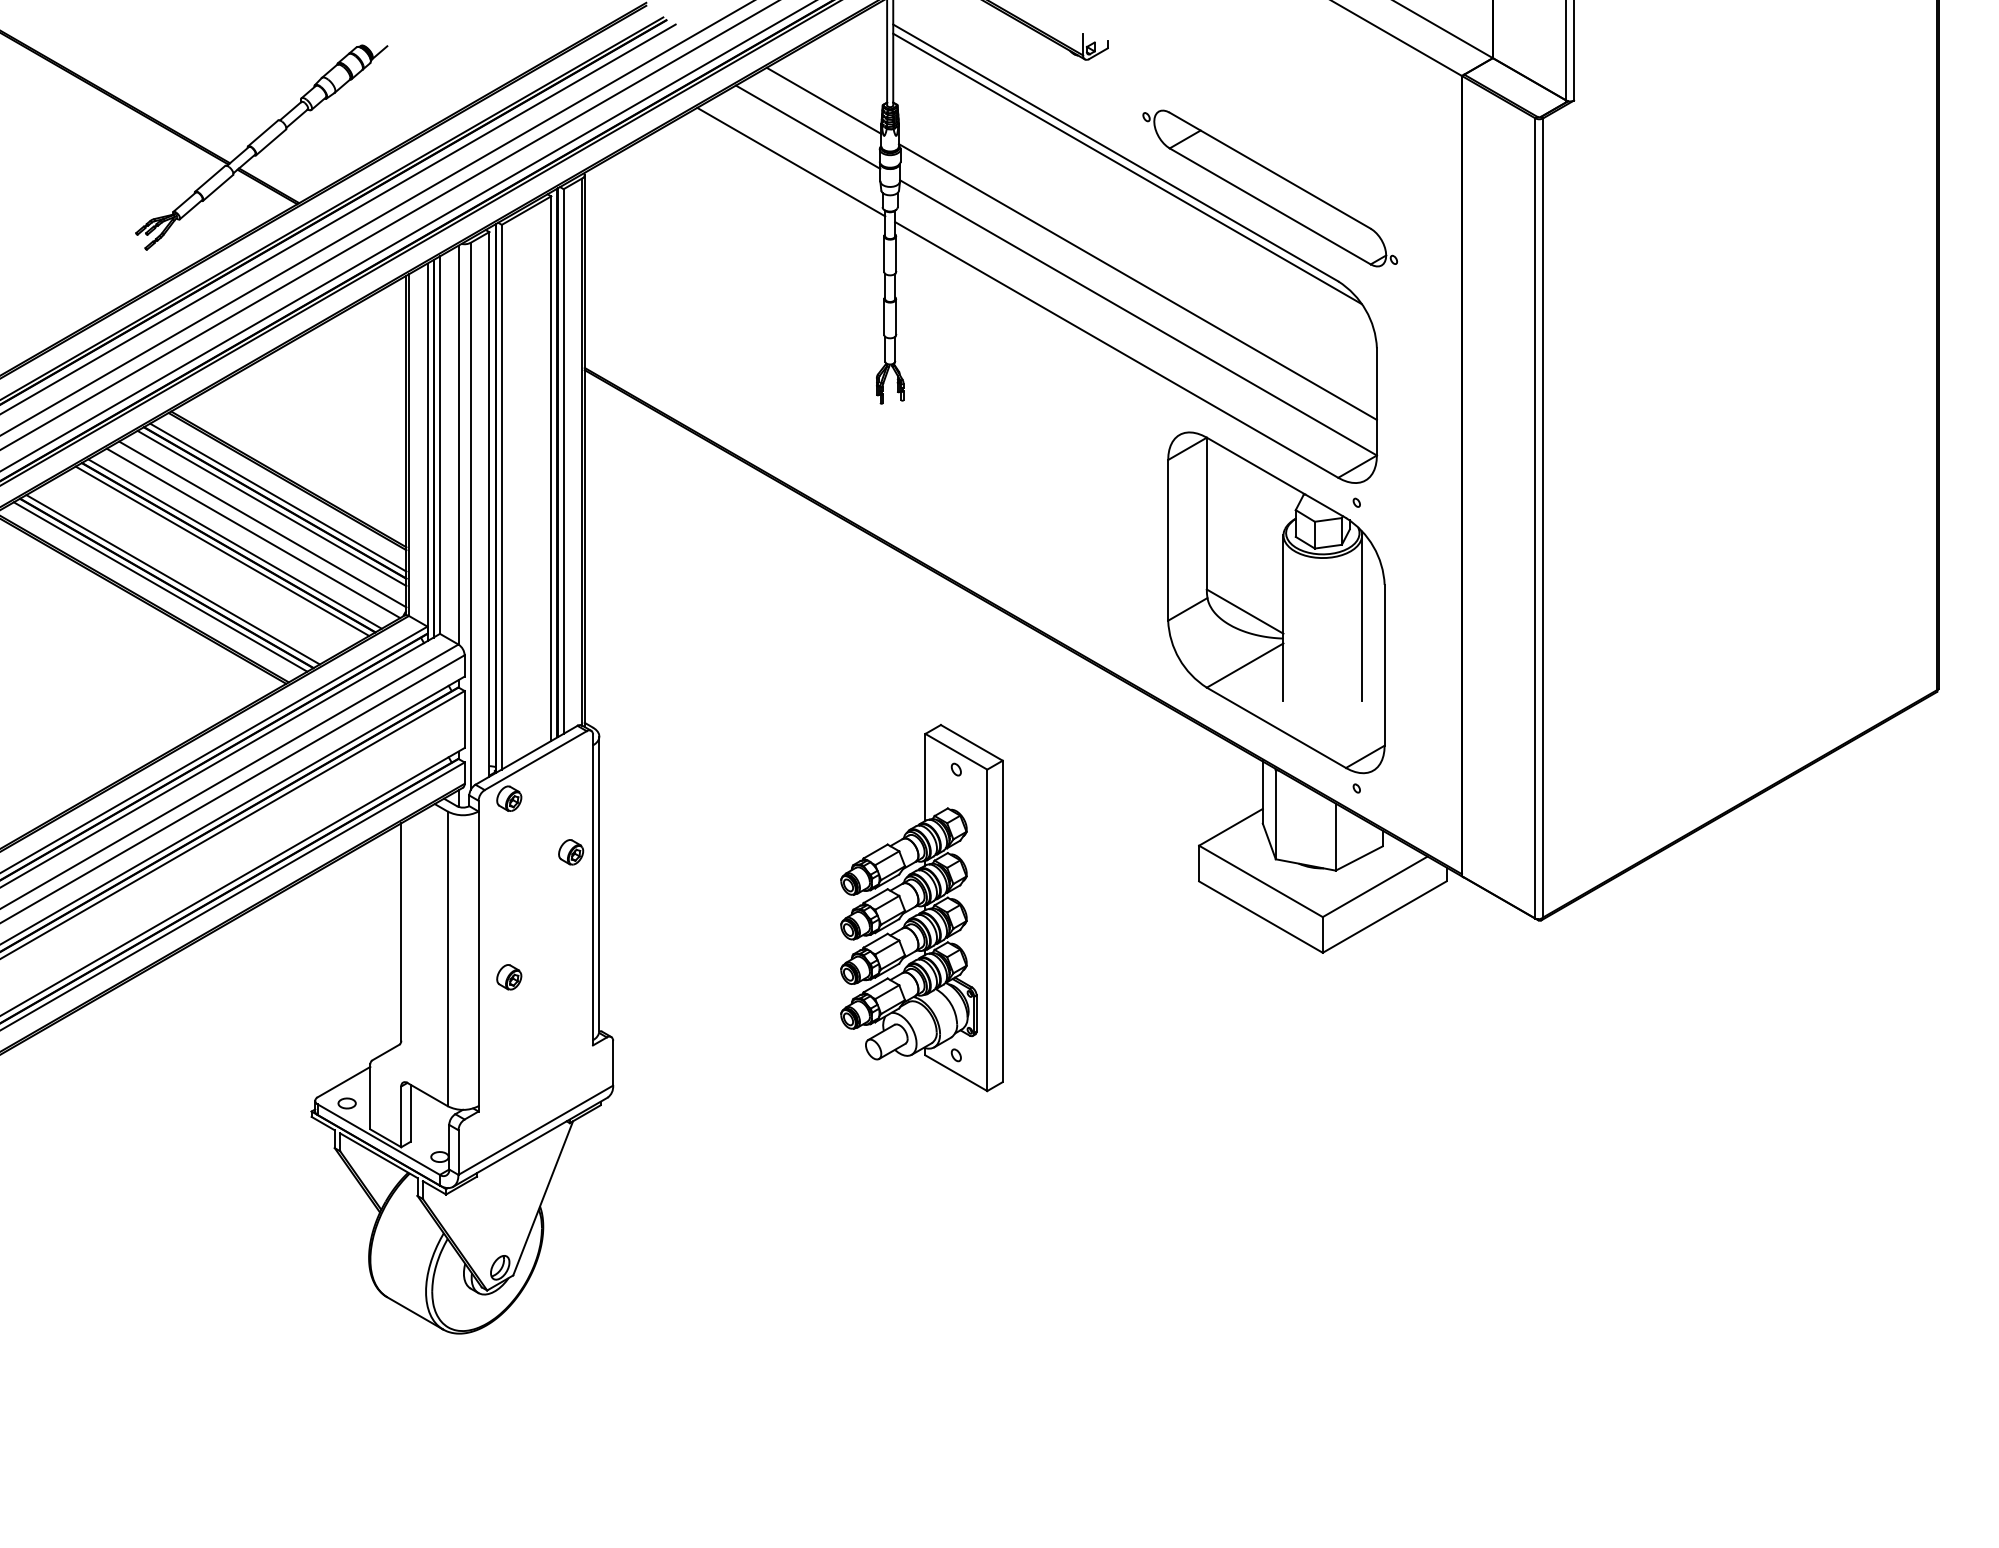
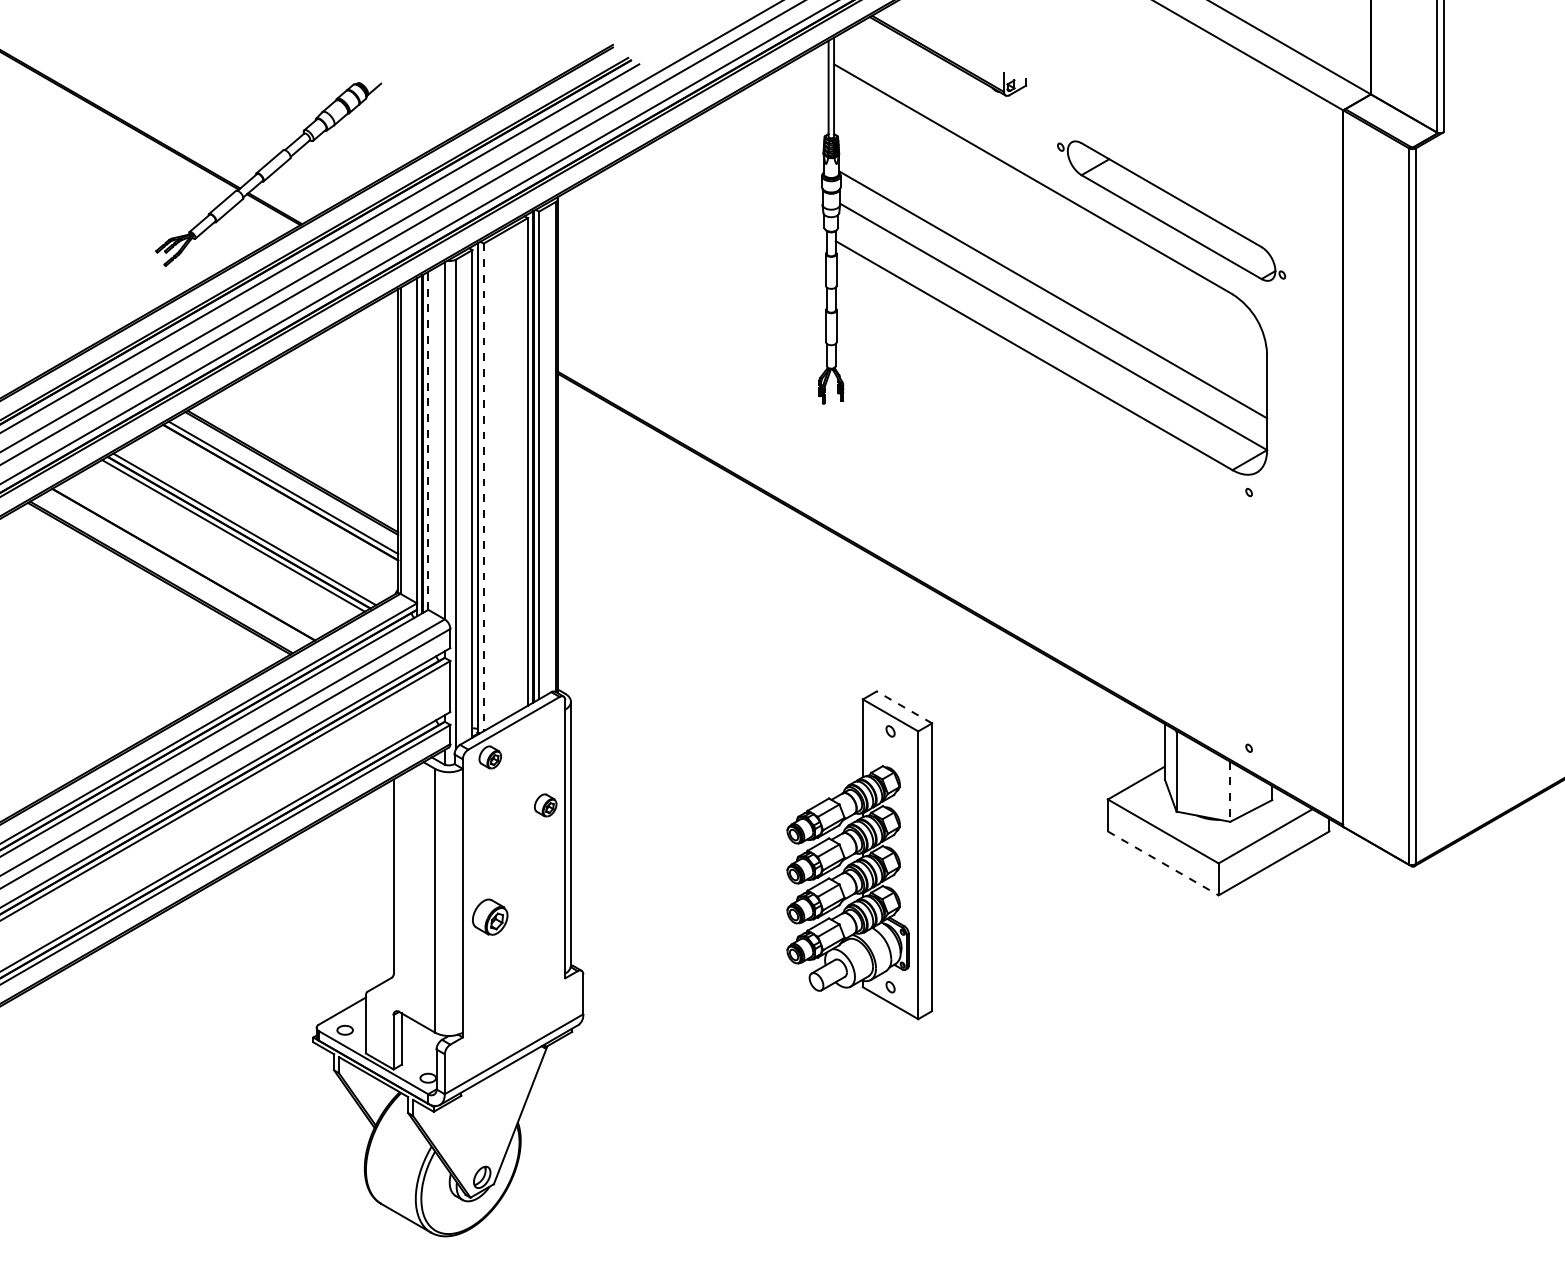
line: (823, 100) -> (771, 132), removed
line: (807, 126) -> (757, 155), removed
line: (791, 161) -> (742, 186), removed
line: (1127, 168) -> (1043, 193), removed
line: (440, 445) -> (428, 441), solid -> dashed
line: (501, 497) -> (483, 487), solid -> dashed
line: (271, 508) -> (277, 497), removed
line: (262, 524) -> (269, 511), removed
line: (253, 533) -> (261, 519), removed
line: (172, 579) -> (188, 561), removed
line: (160, 586) -> (178, 567), removed
part: (1276, 602) -> (1177, 581), removed
line: (971, 742) -> (904, 707), solid -> dashed
line: (1335, 837) -> (1230, 792), solid -> dashed
line: (1261, 917) -> (1163, 863), solid -> dashed
part: (509, 977) -> (490, 917), size x1.6

